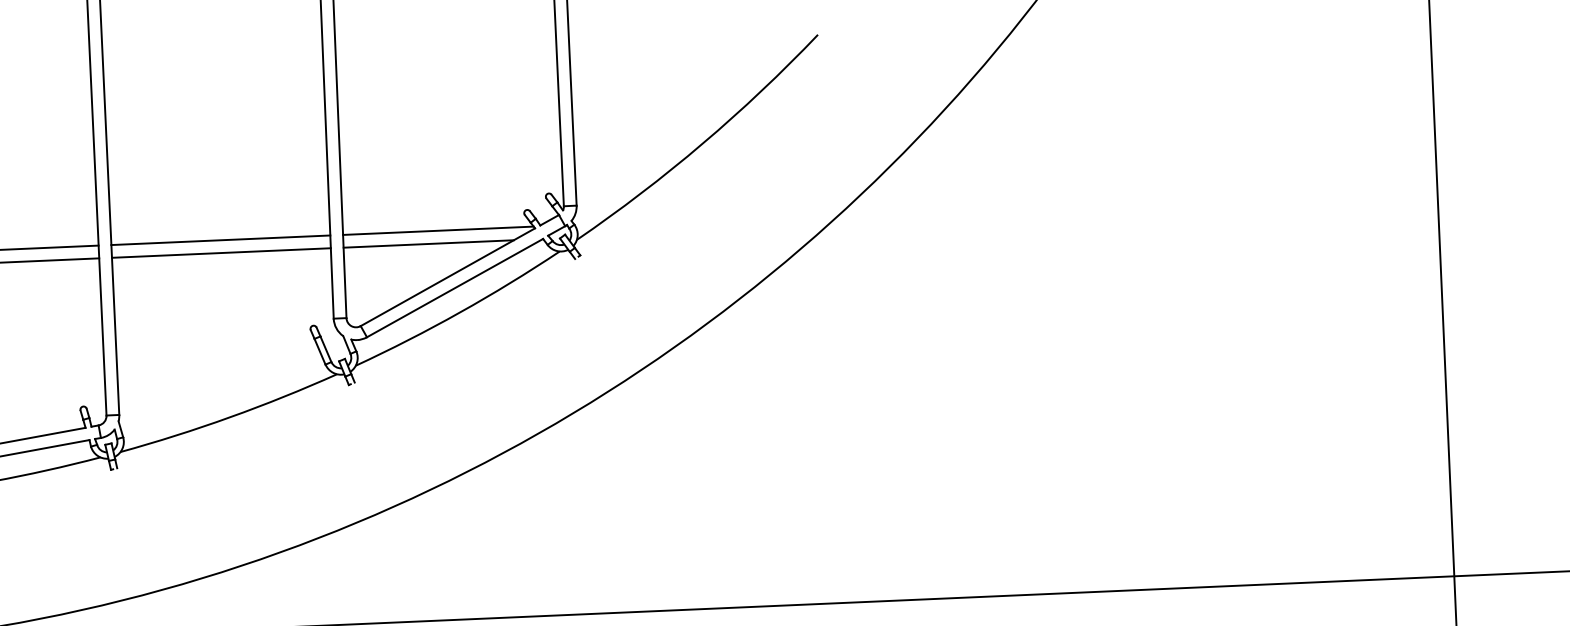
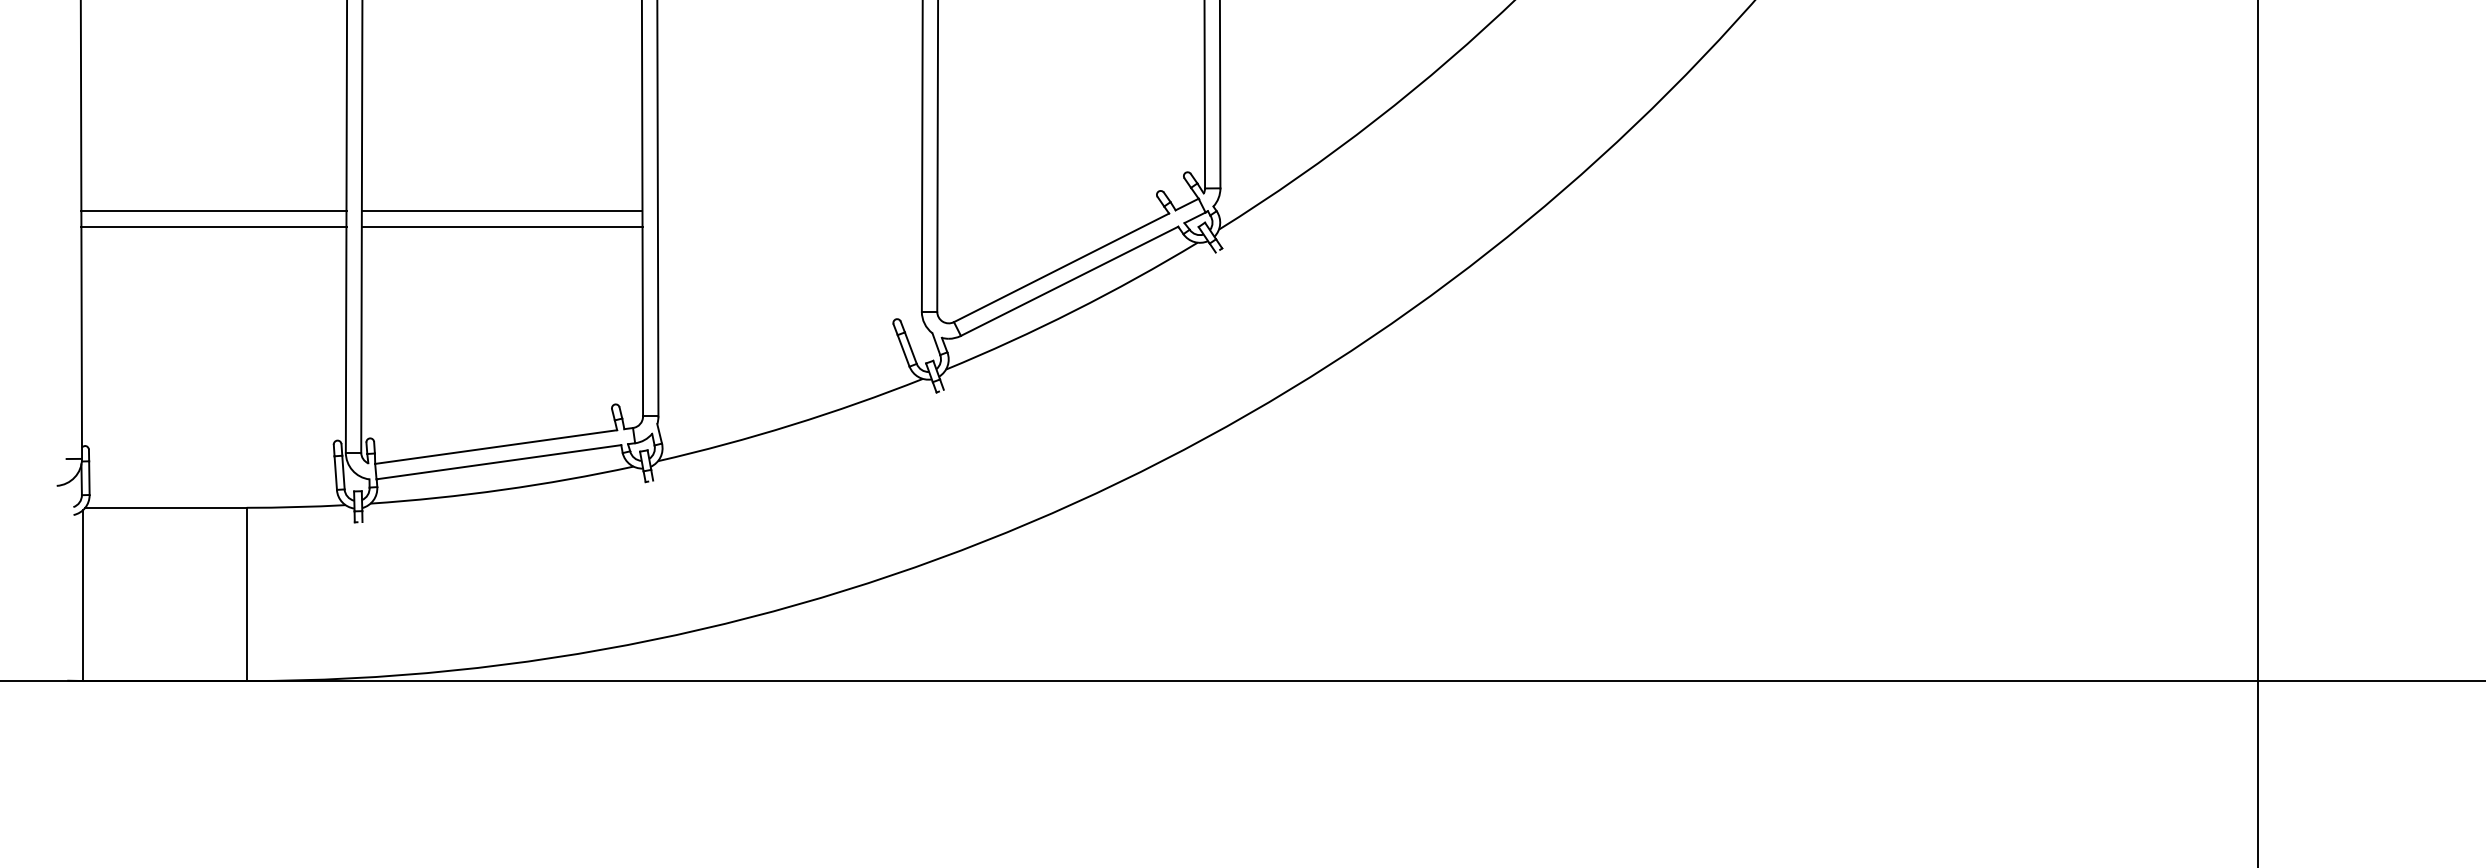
line: (438, 230) -> (1052, 211), removed
line: (220, 240) -> (789, 211), removed
line: (428, 243) -> (1040, 226), removed
line: (220, 252) -> (789, 226), removed

